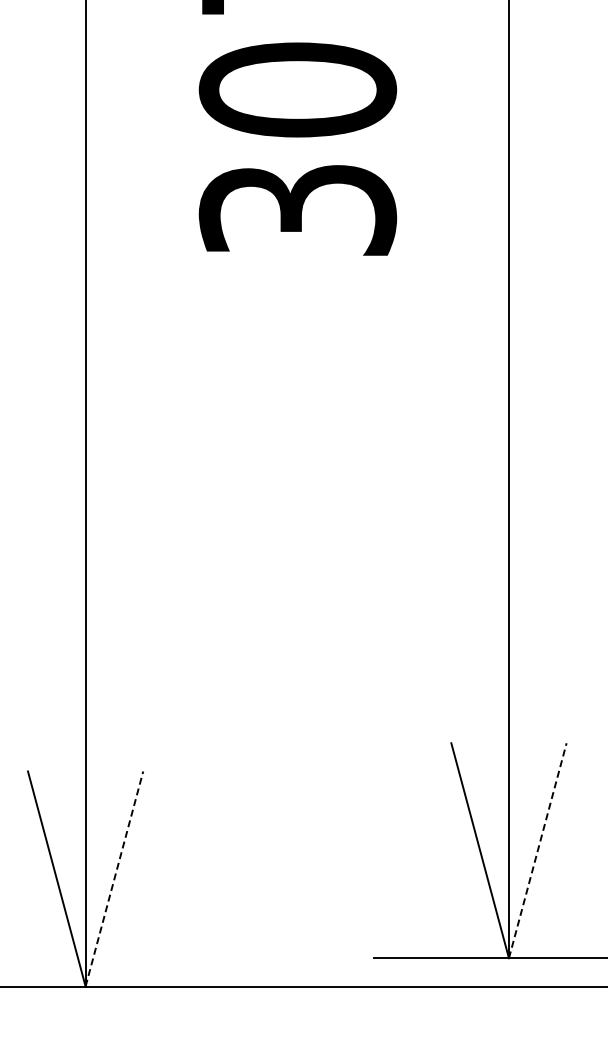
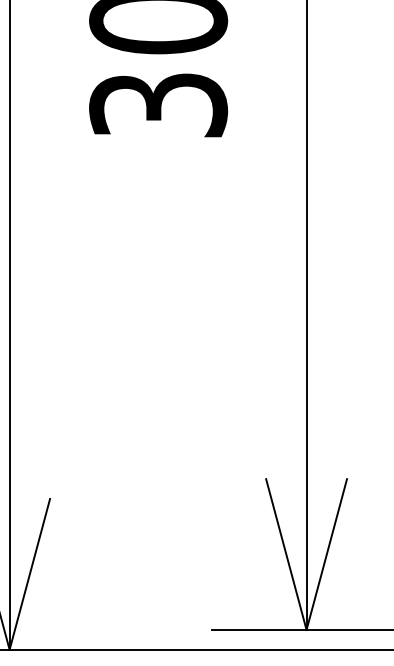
line: (537, 850) -> (326, 554), dashed -> solid
line: (114, 878) -> (29, 574), dashed -> solid

